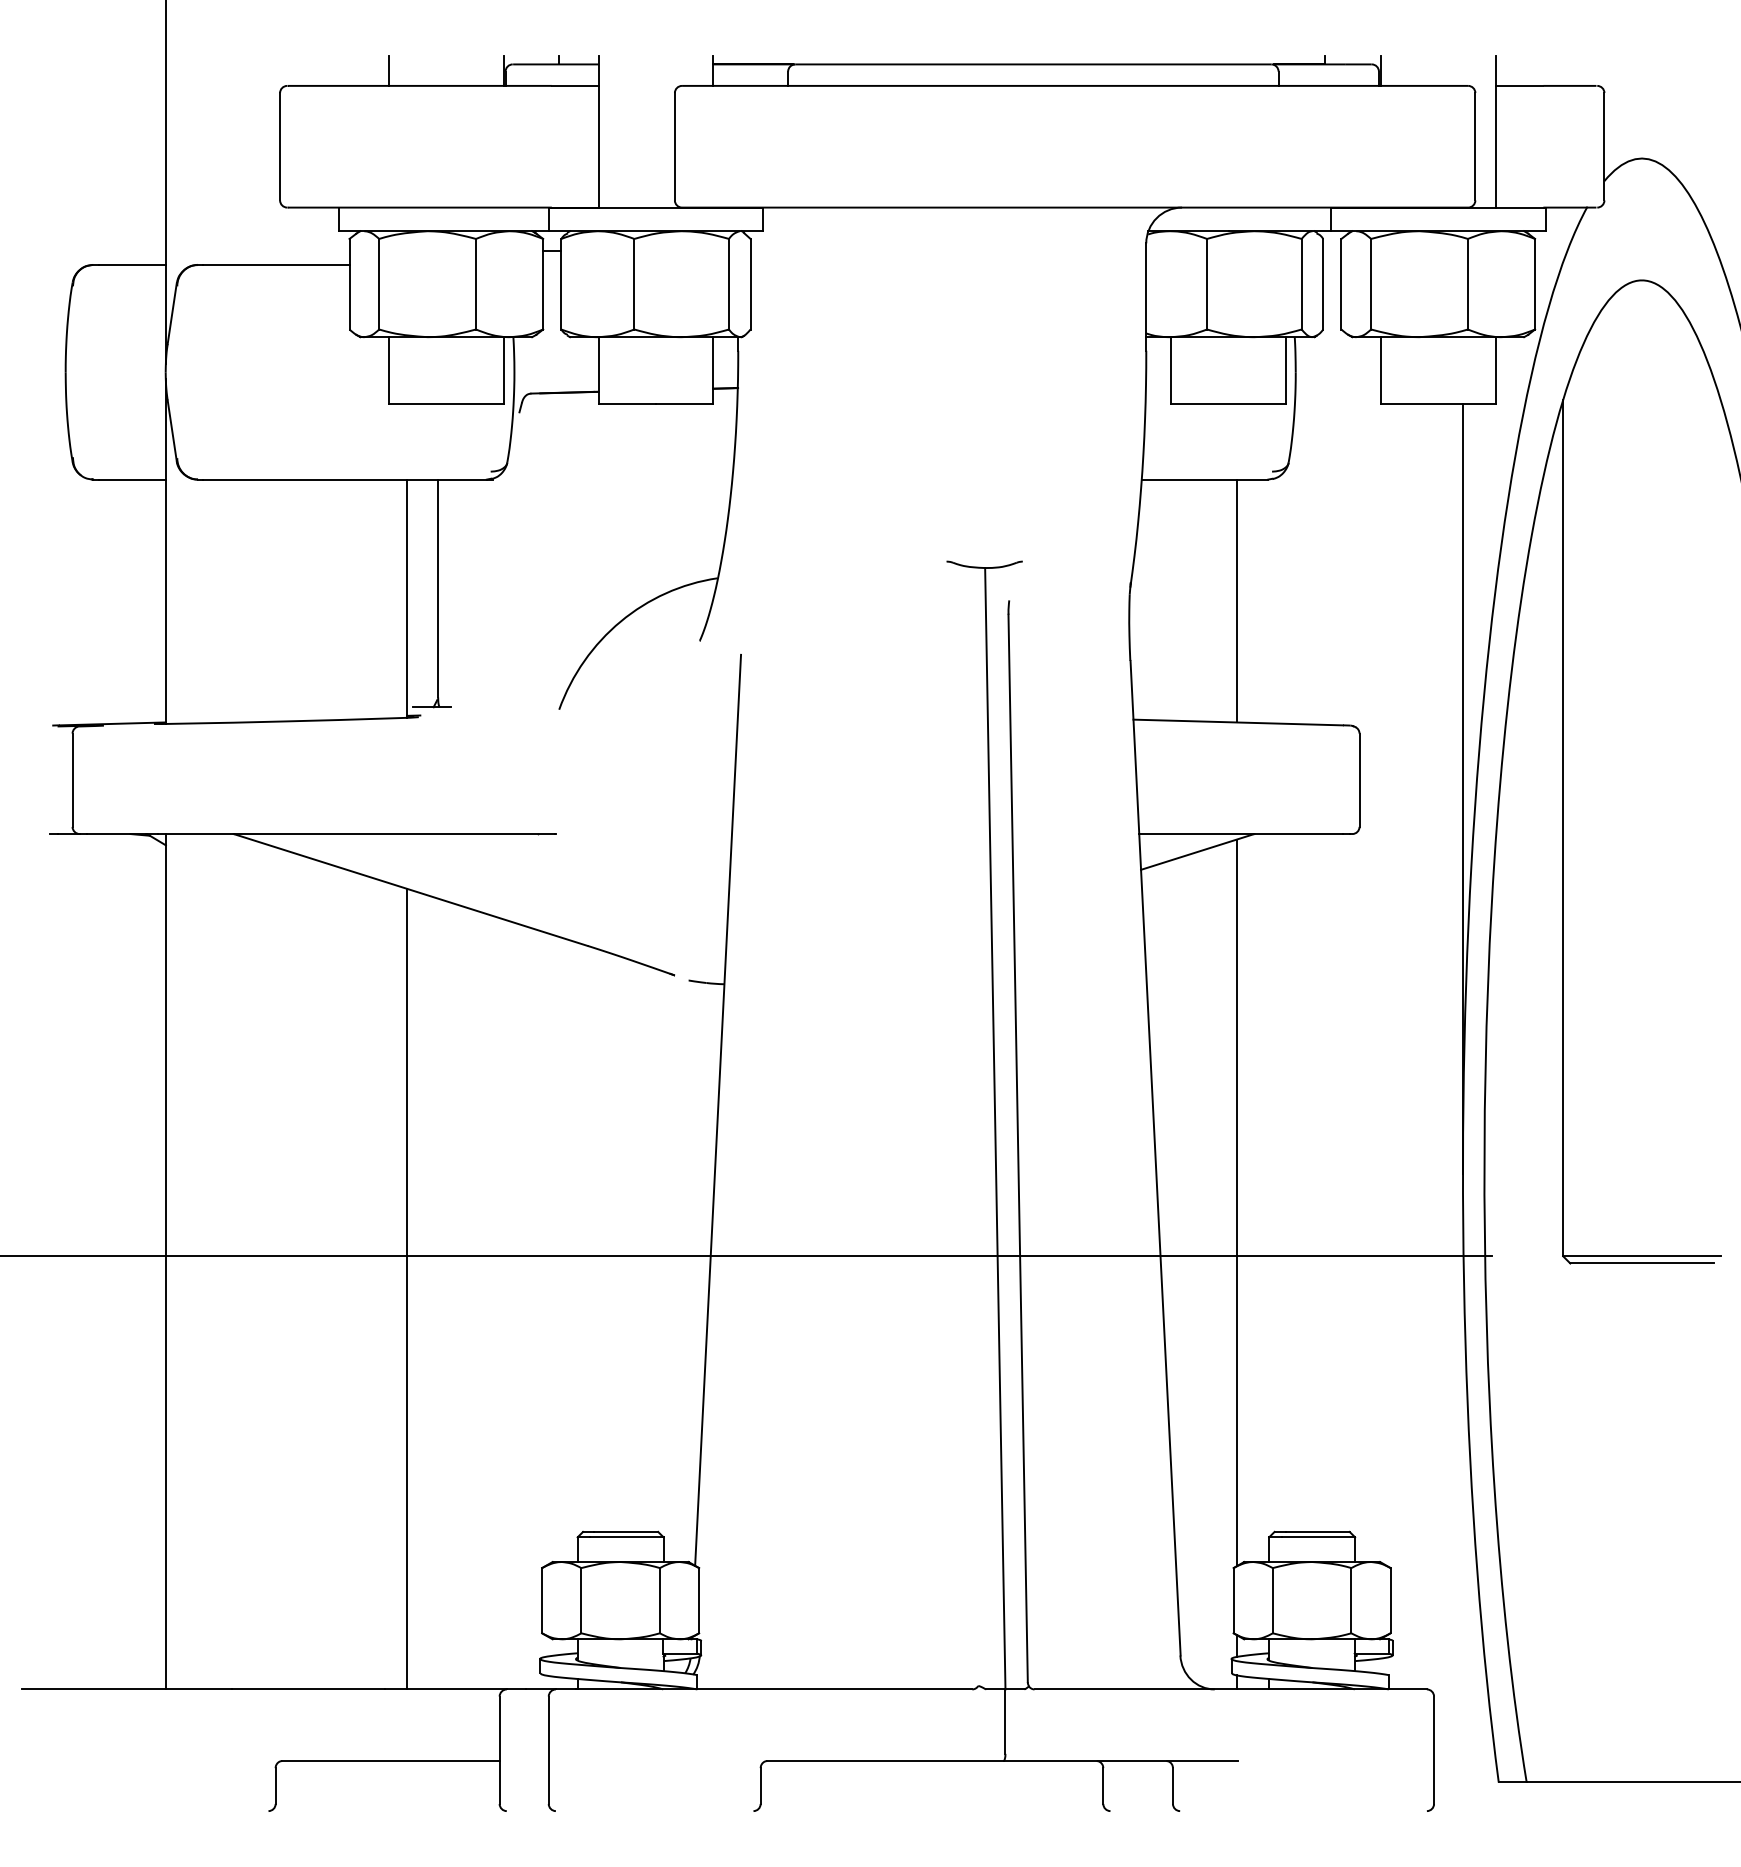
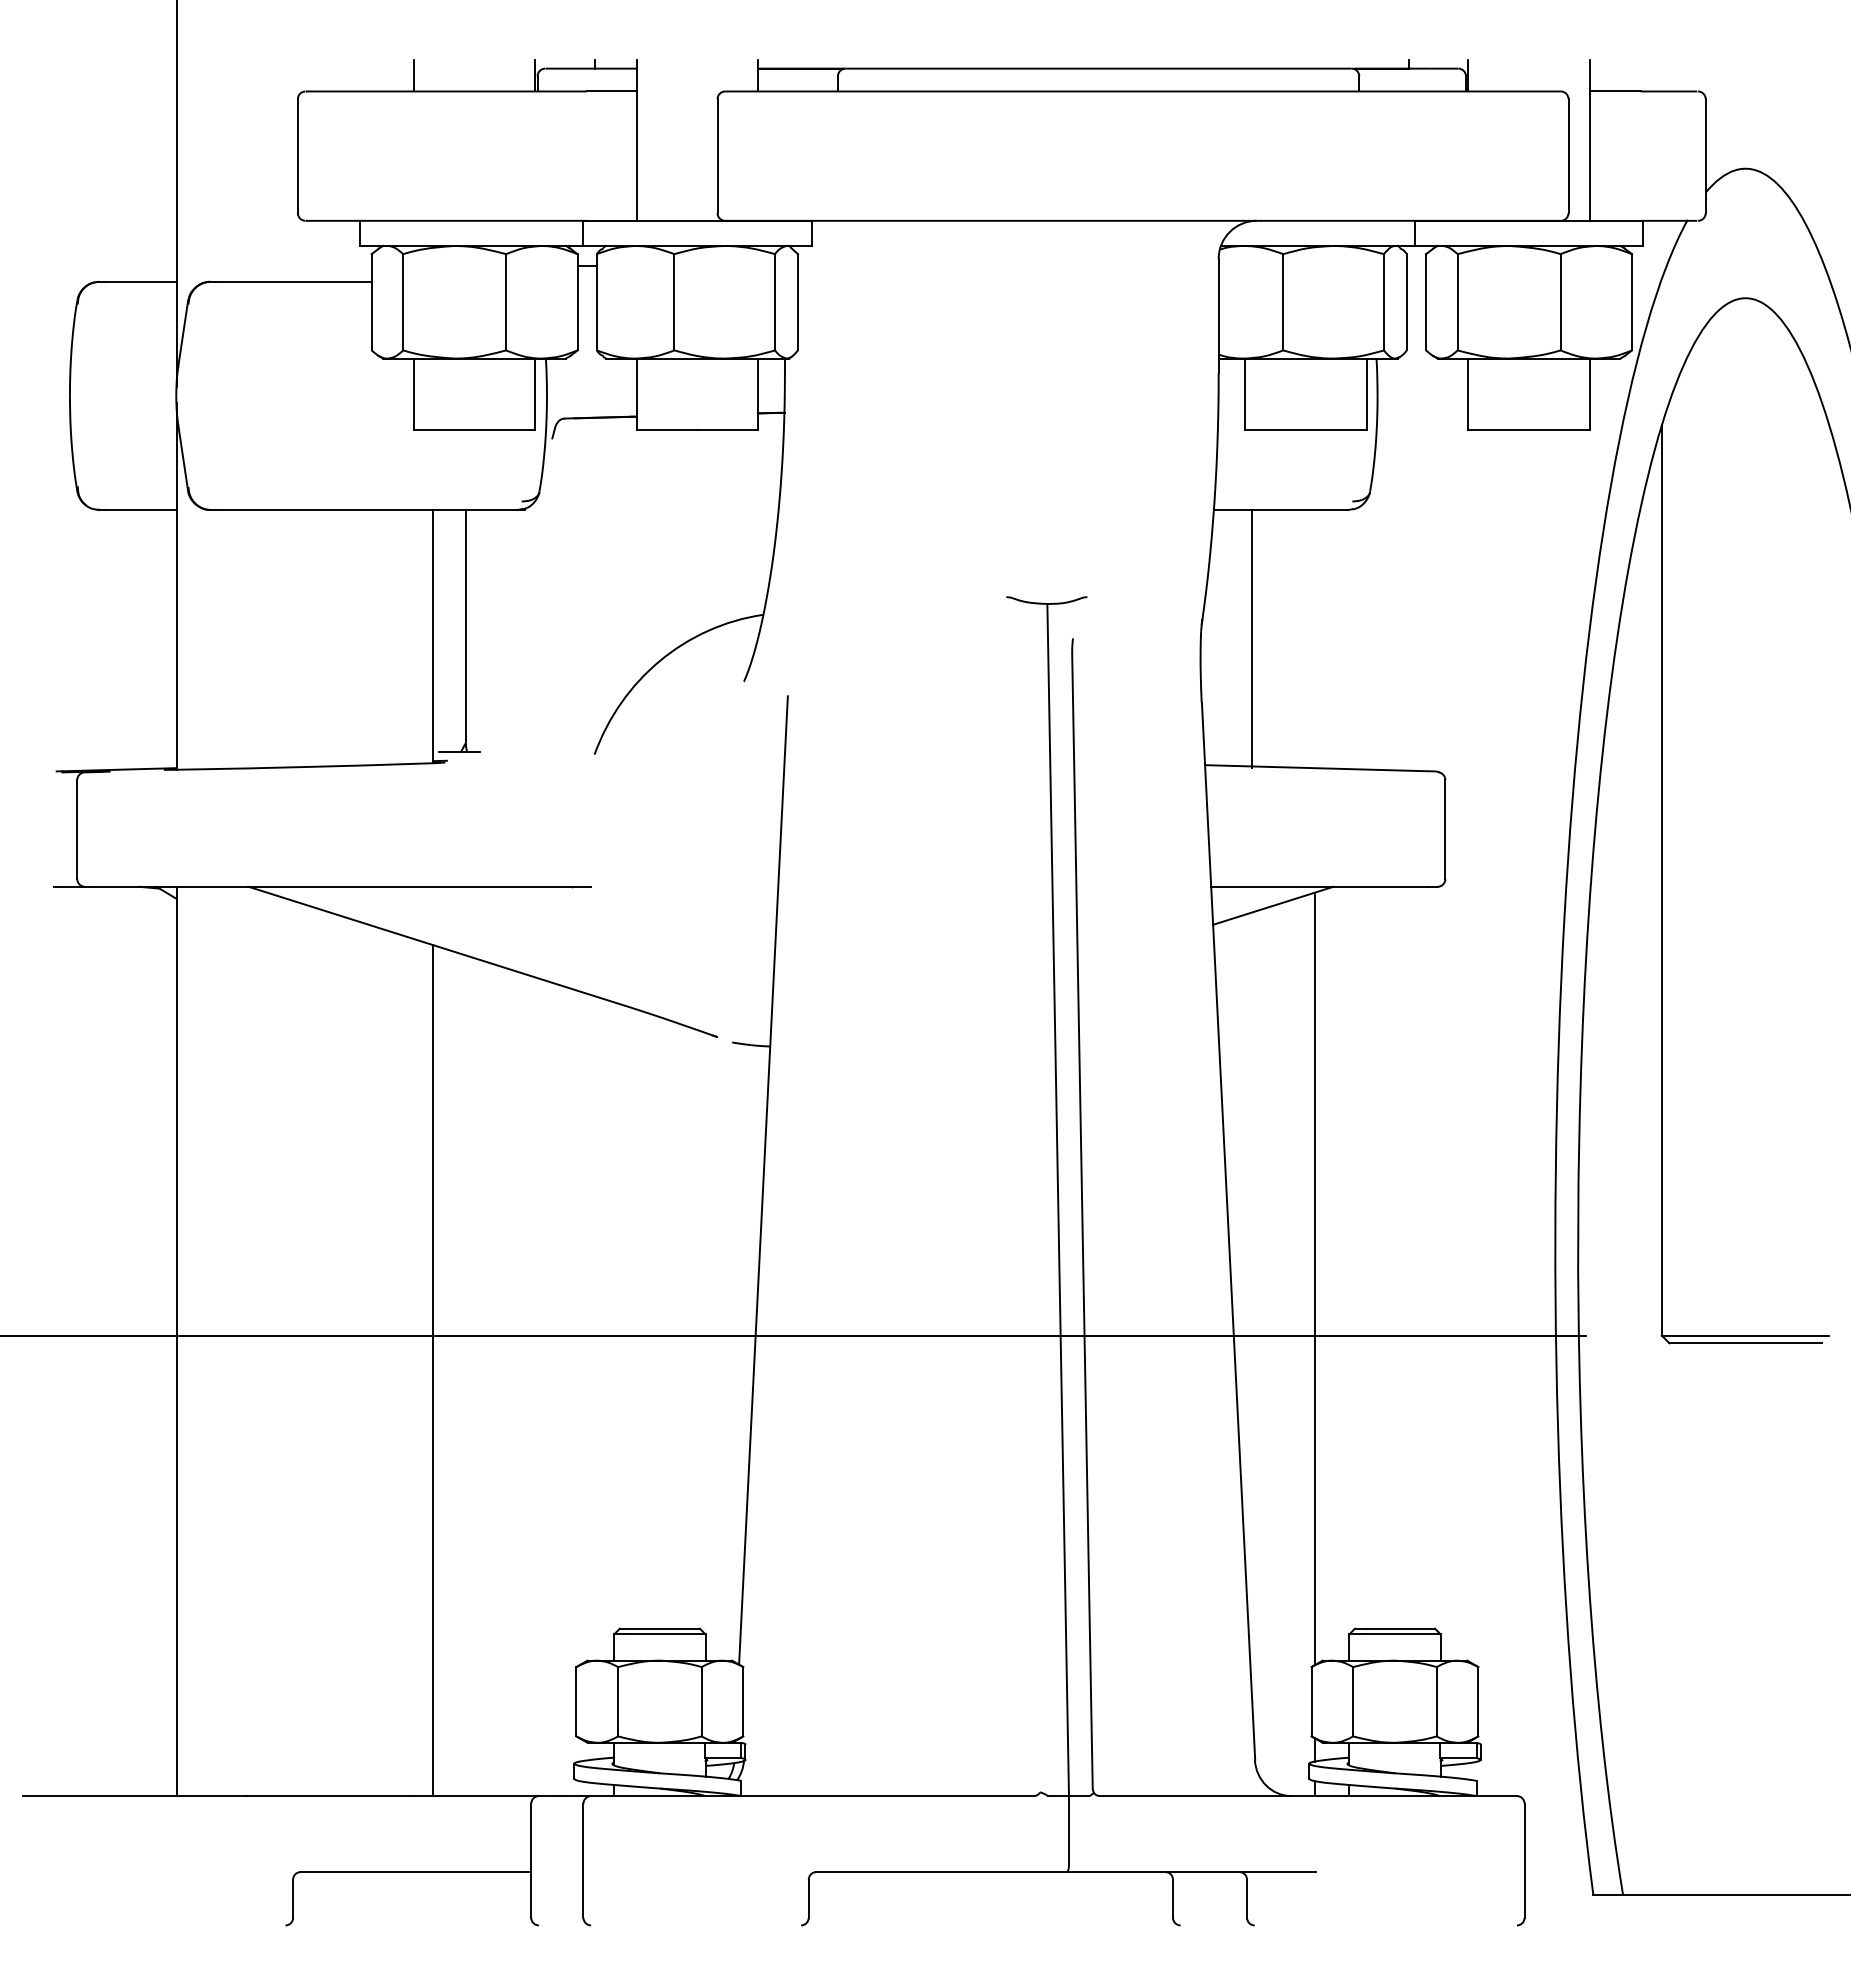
line: (1237, 601) -> (1252, 639), moved
line: (1463, 788) -> (1555, 838), removed

